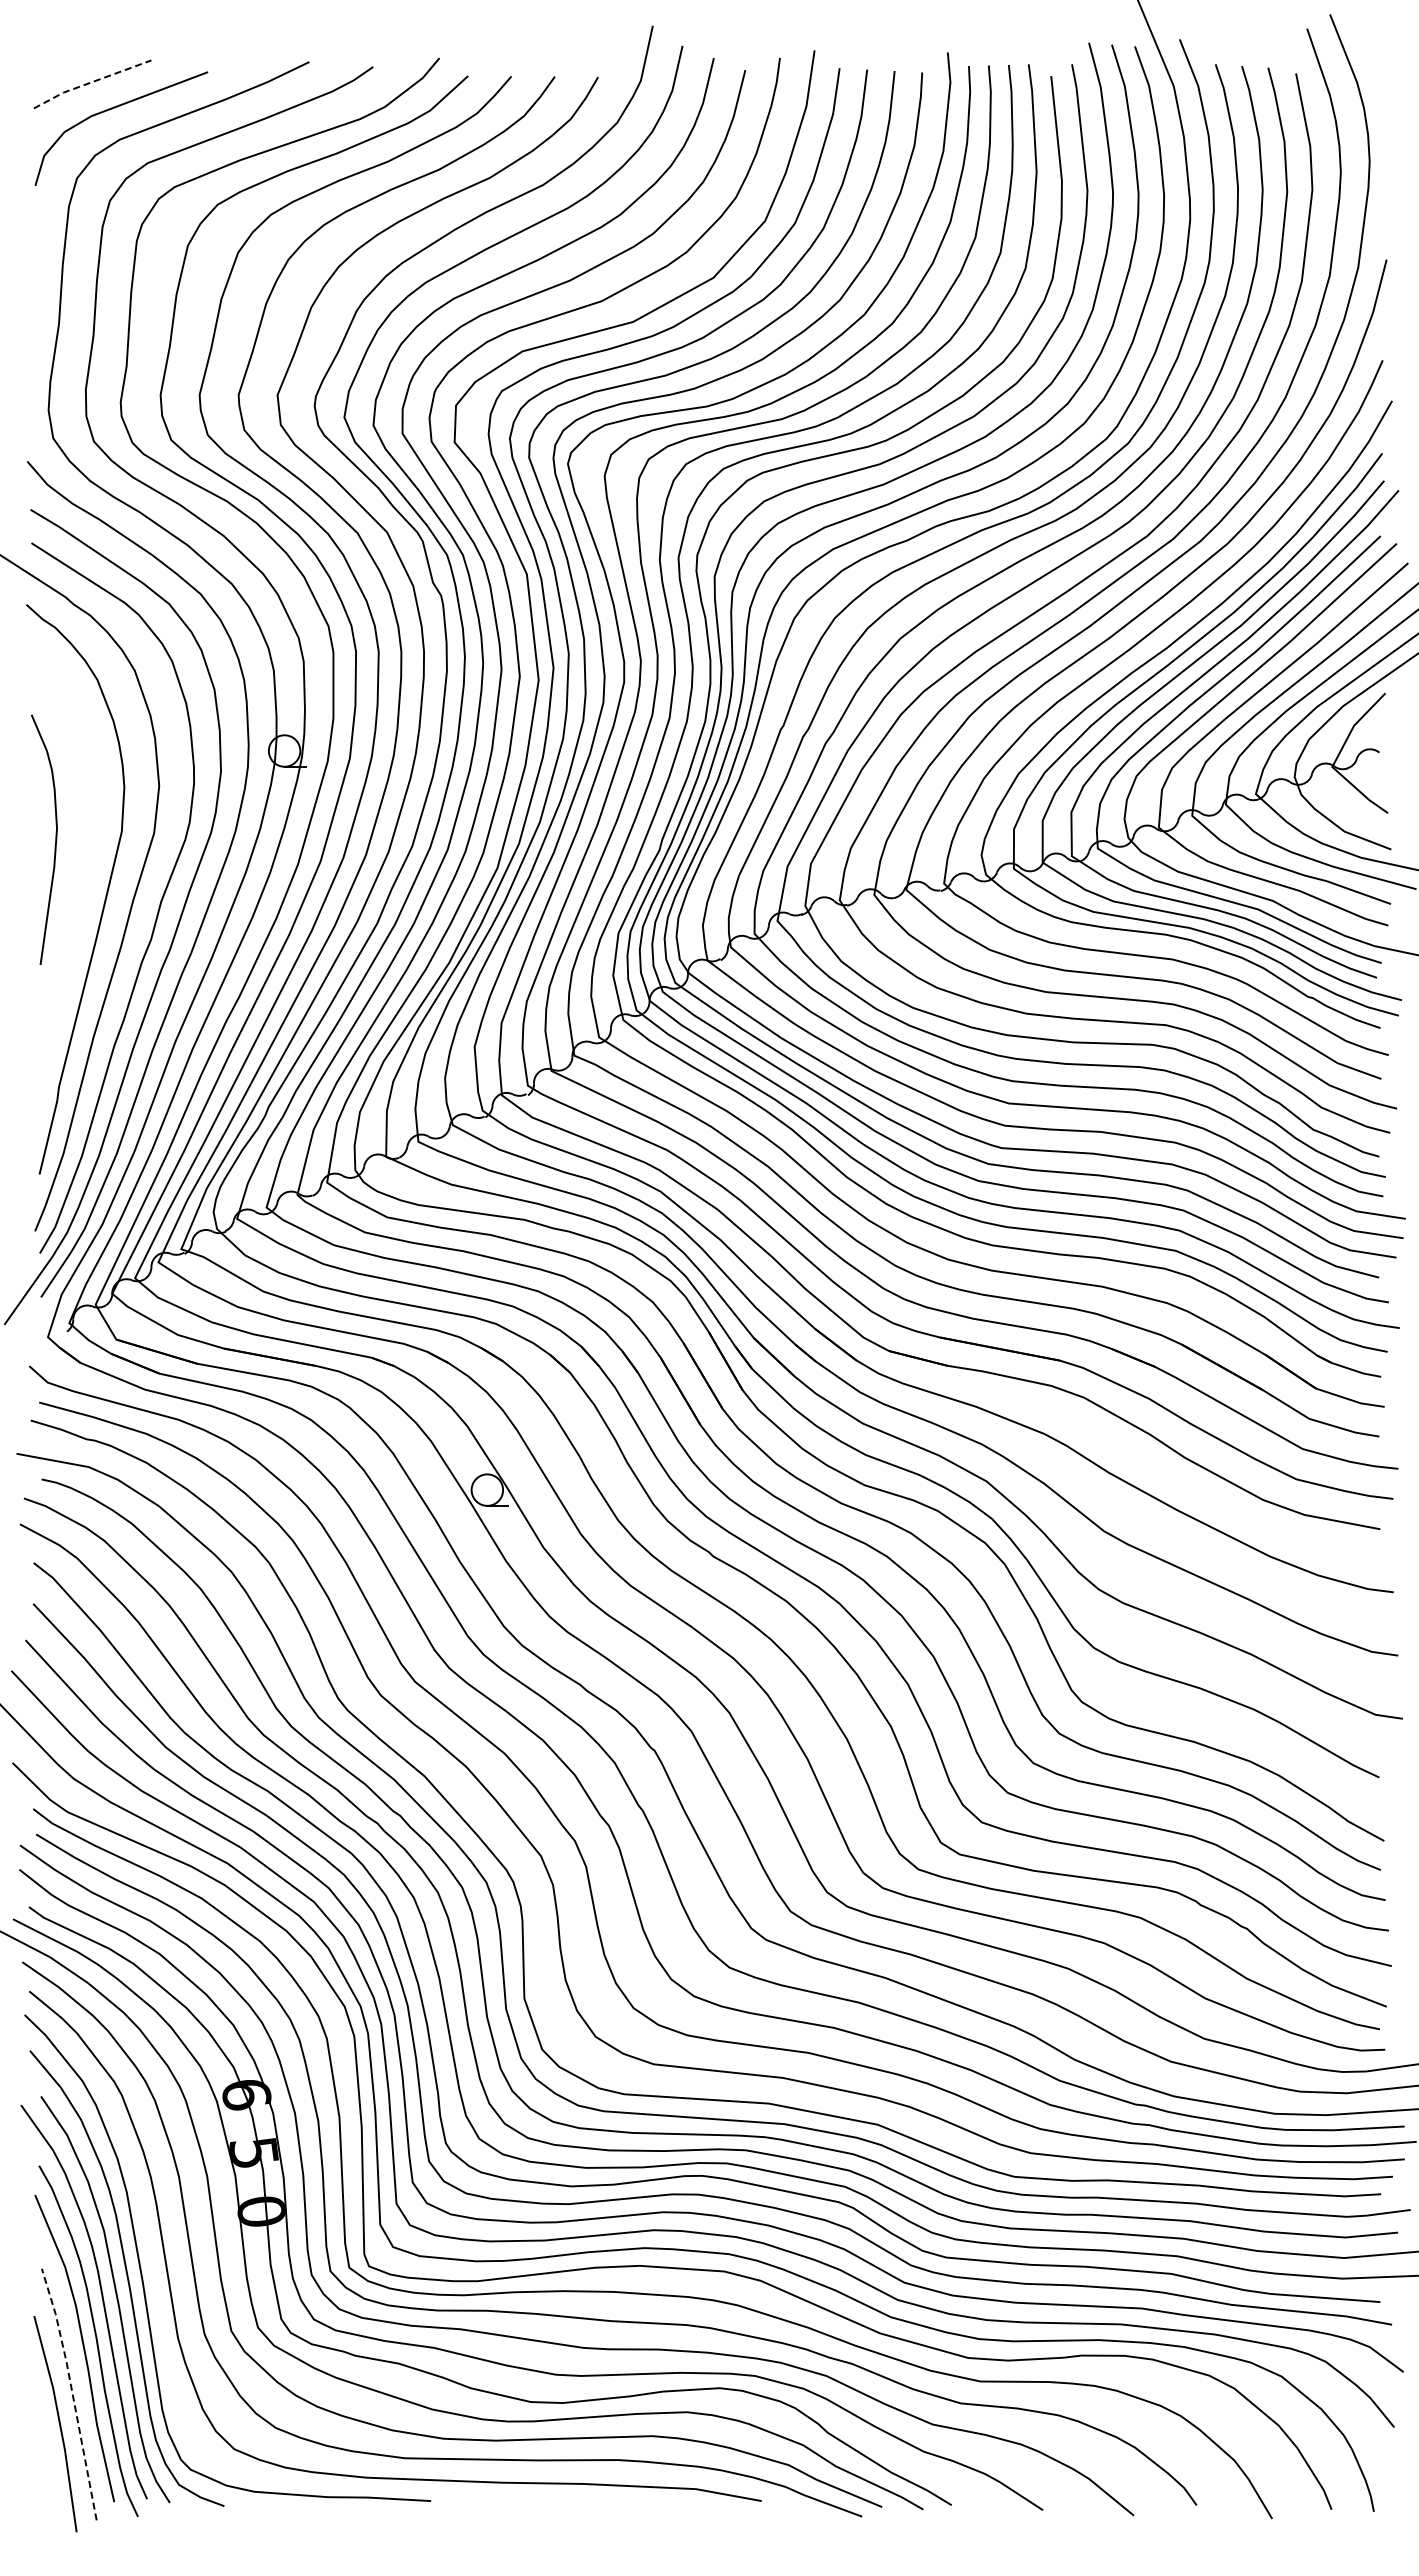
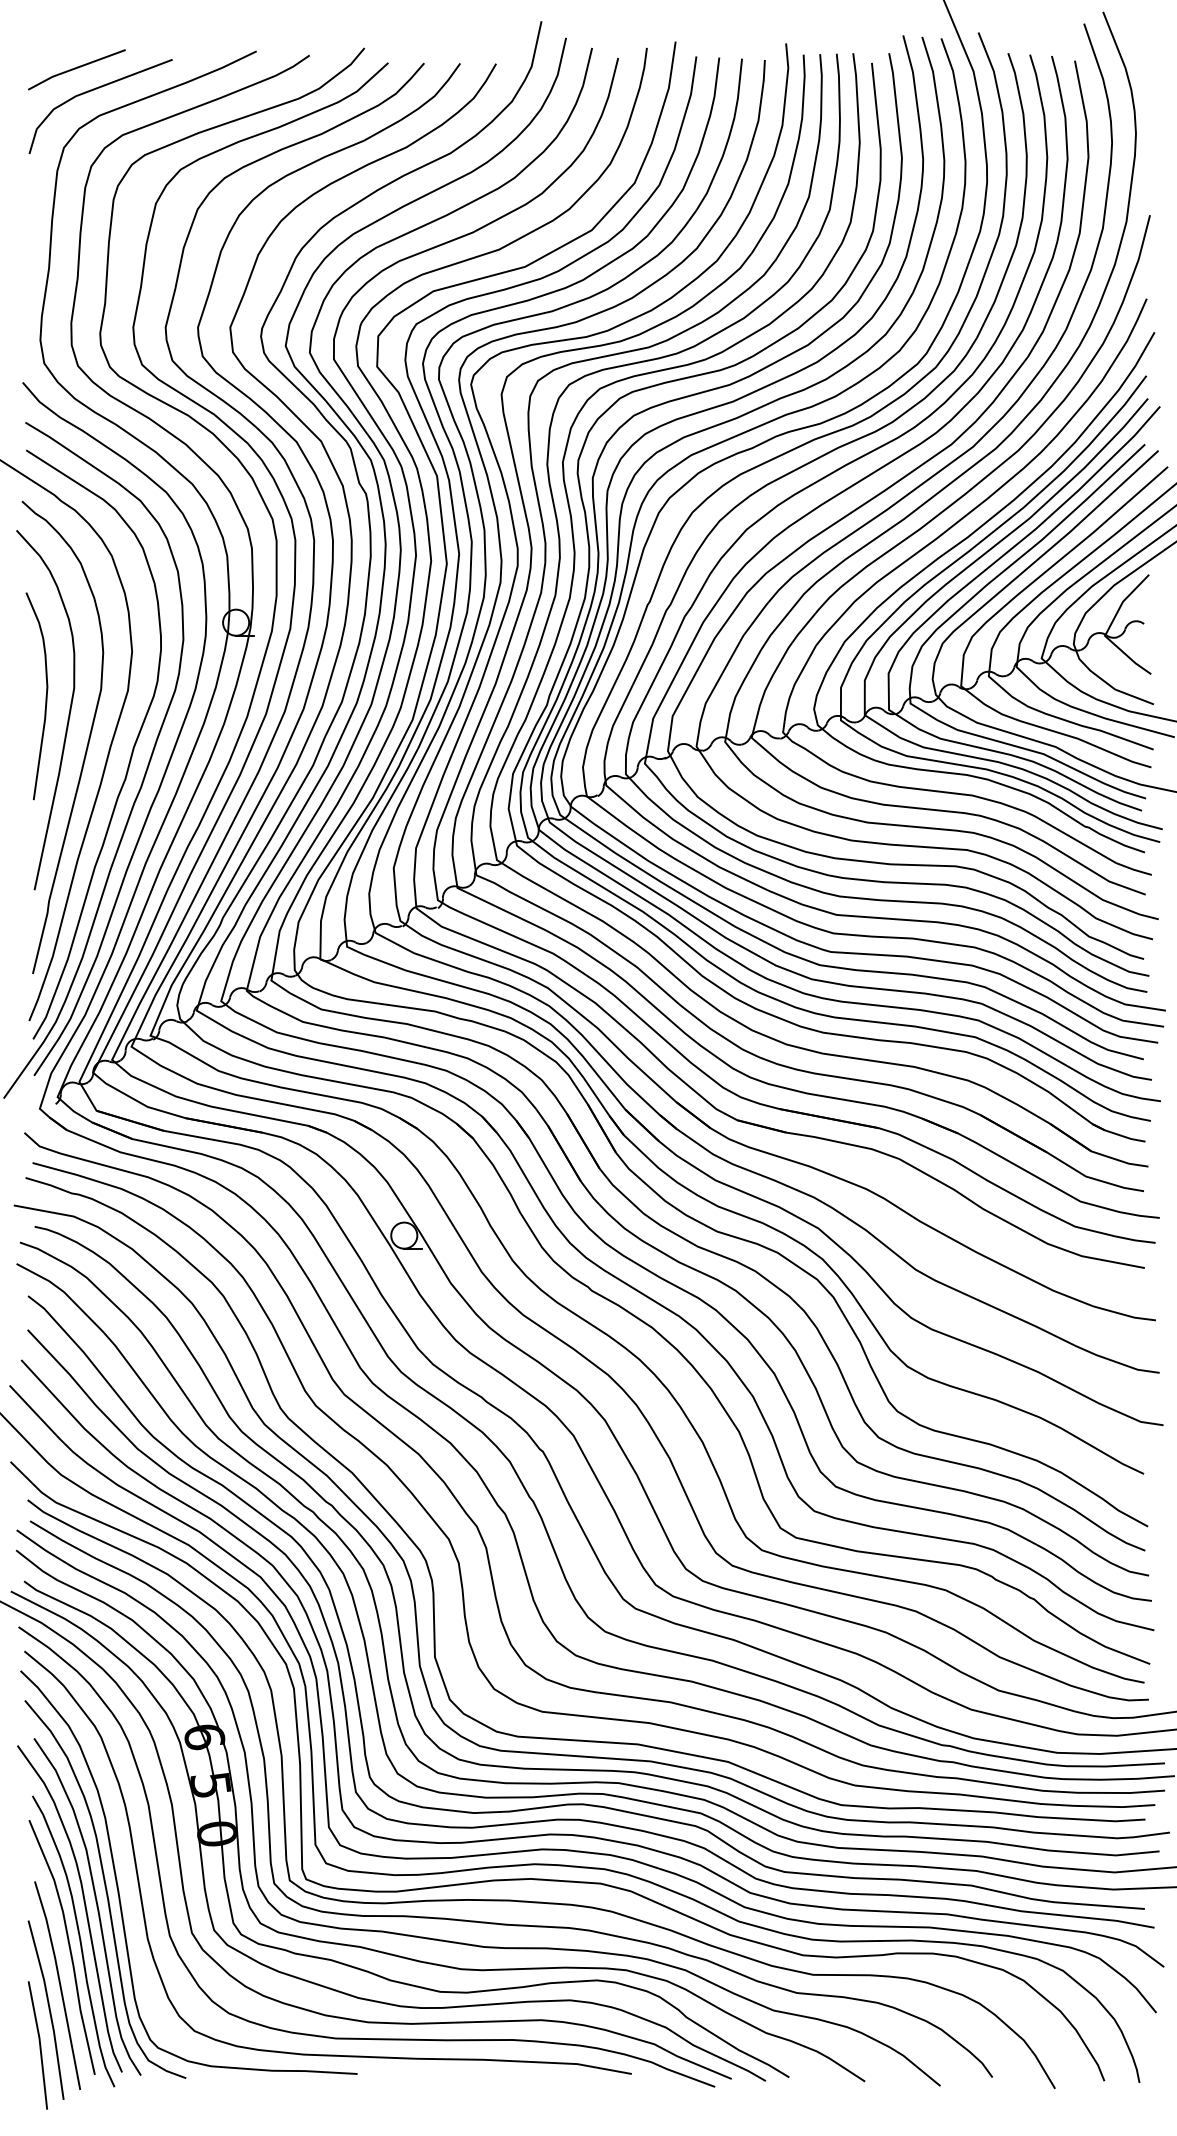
line: (91, 82) -> (75, 68), dashed -> solid
curve: (82, 862) -> (68, 715), added
line: (72, 2392) -> (60, 1983), dashed -> solid
line: (47, 2466) -> (39, 2045), added

